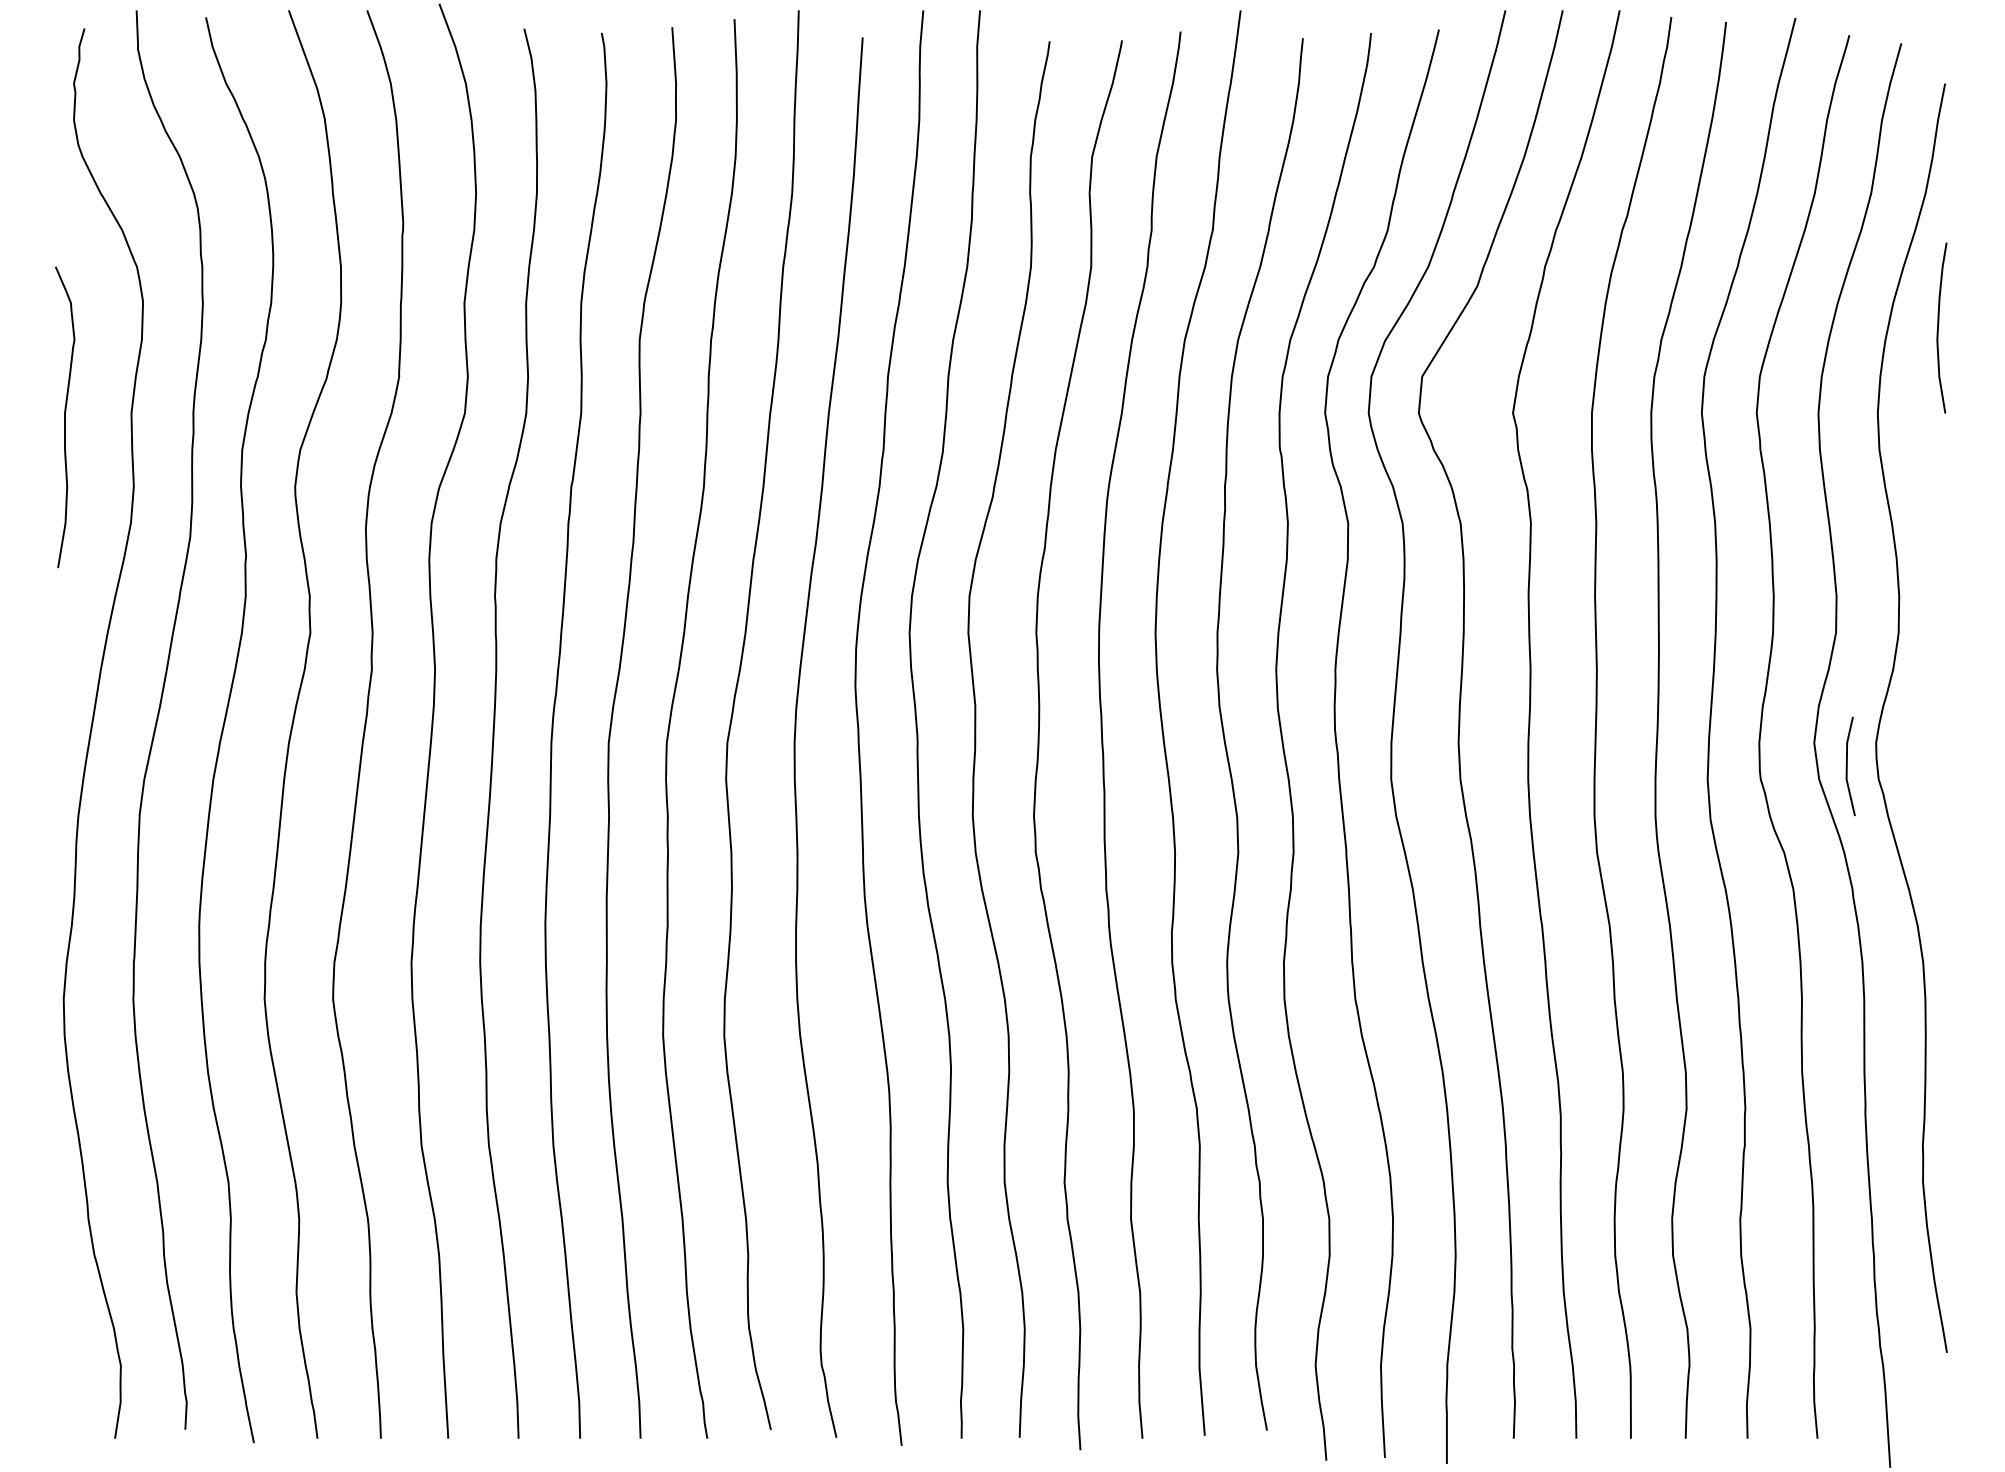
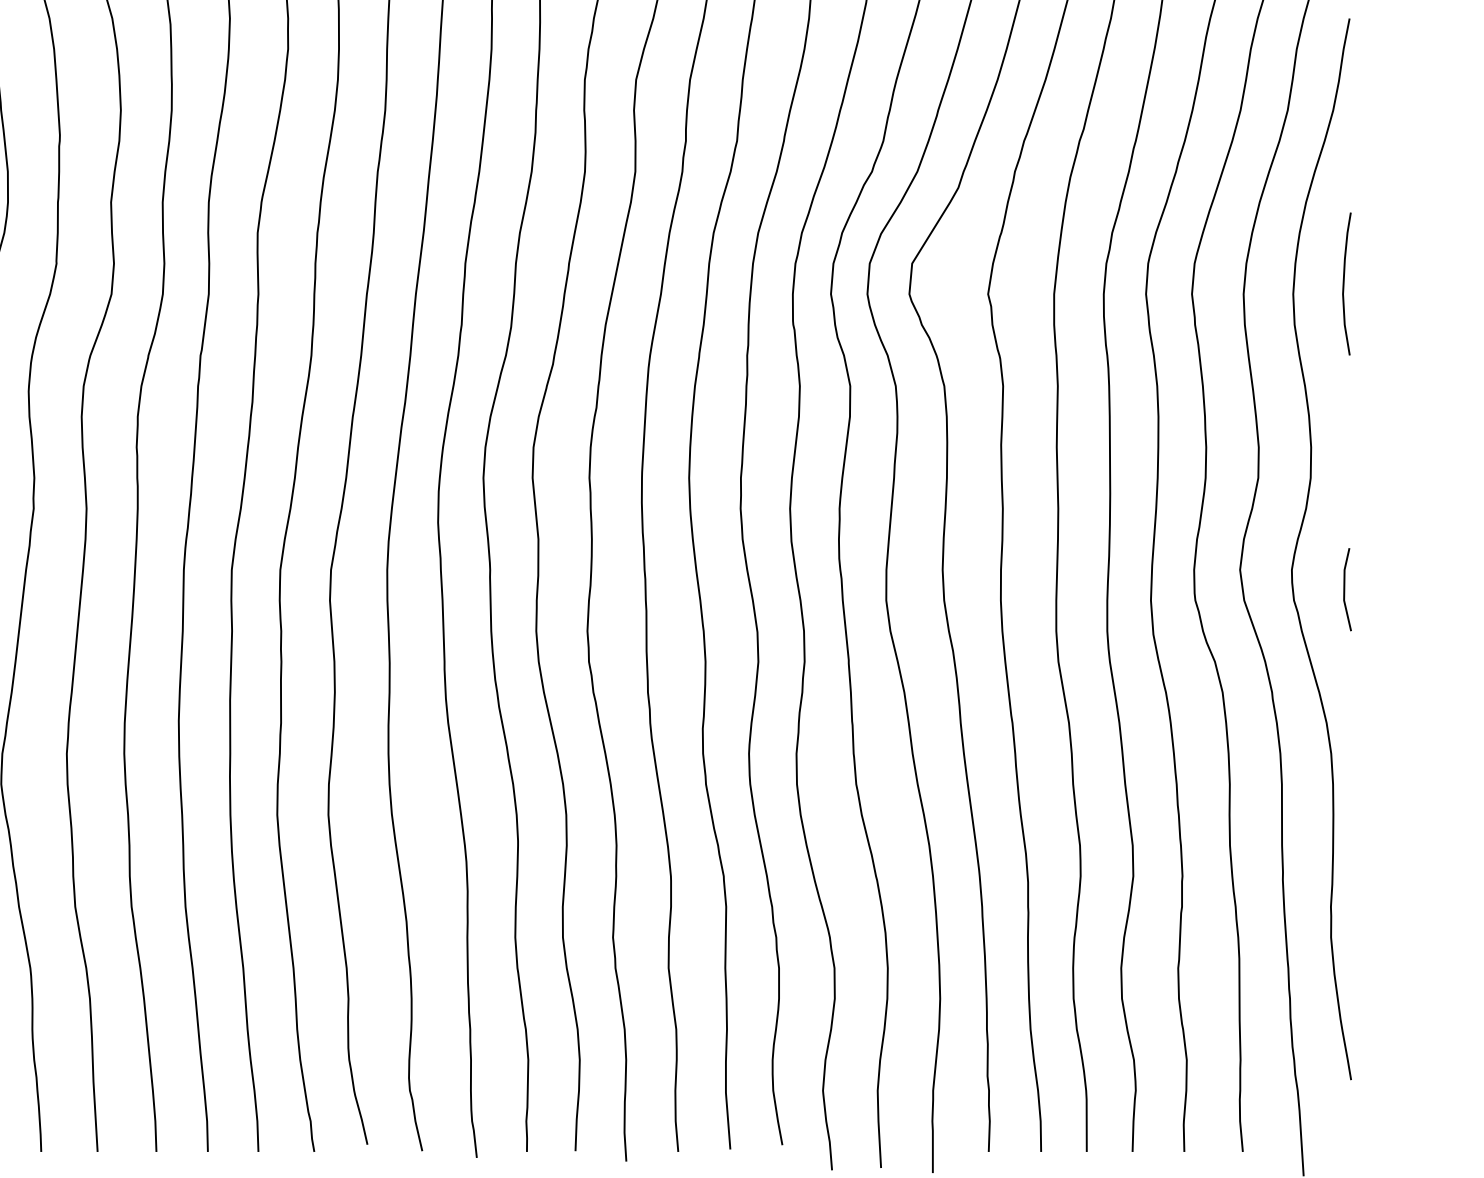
curve: (1938, 327) -> (1344, 283), moved
line: (1847, 766) -> (1344, 589), moved

